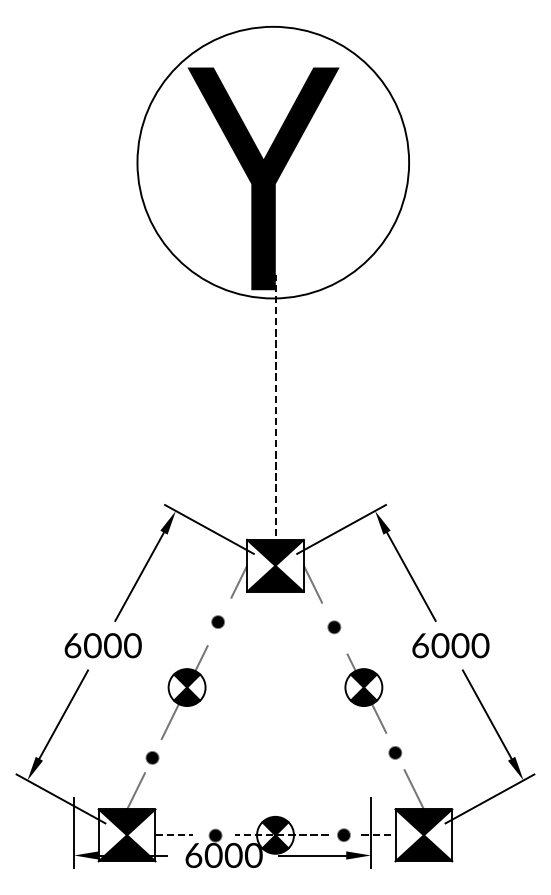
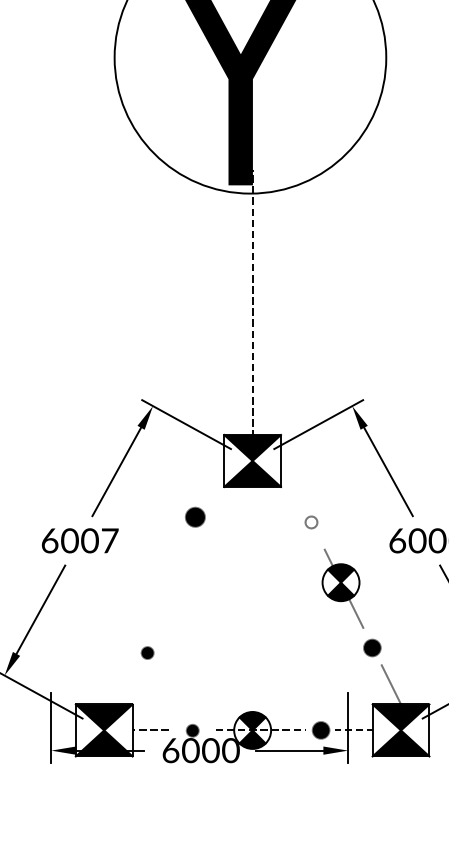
line: (239, 581) -> (216, 476), removed
line: (312, 584) -> (289, 479), removed
part: (217, 621) -> (194, 516), size x1.6
fill: (334, 627) -> (311, 522), removed
text: (132, 645) -> (109, 540), 6000 -> 6007
part: (184, 692) -> (161, 587), removed
part: (395, 752) -> (372, 647), size x1.4
part: (152, 757) -> (147, 652), moved
line: (136, 790) -> (113, 685), removed
part: (343, 834) -> (320, 729), size x1.4

